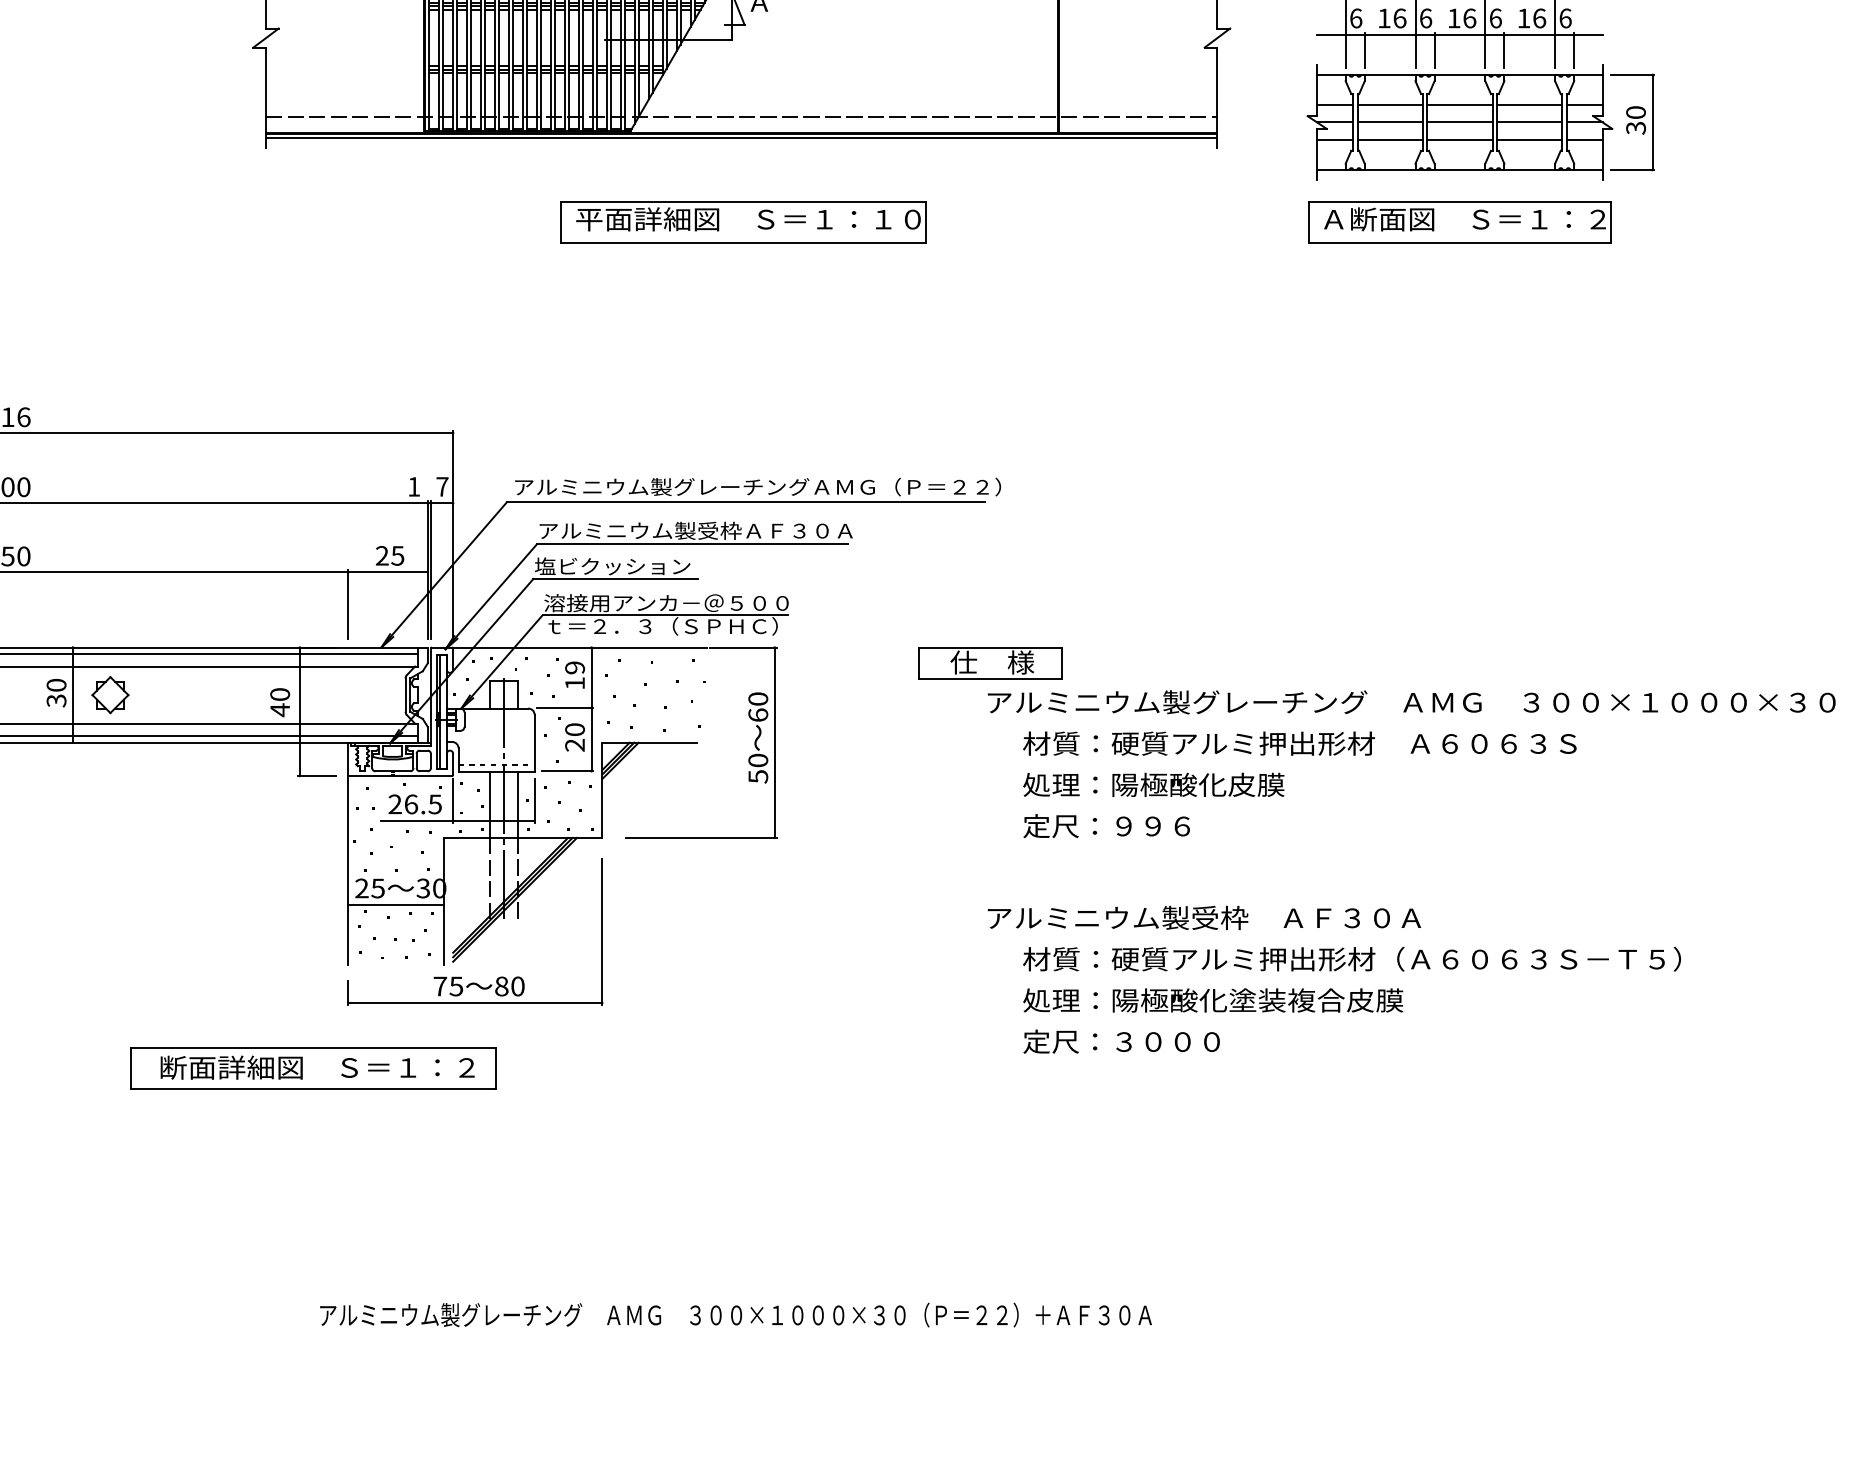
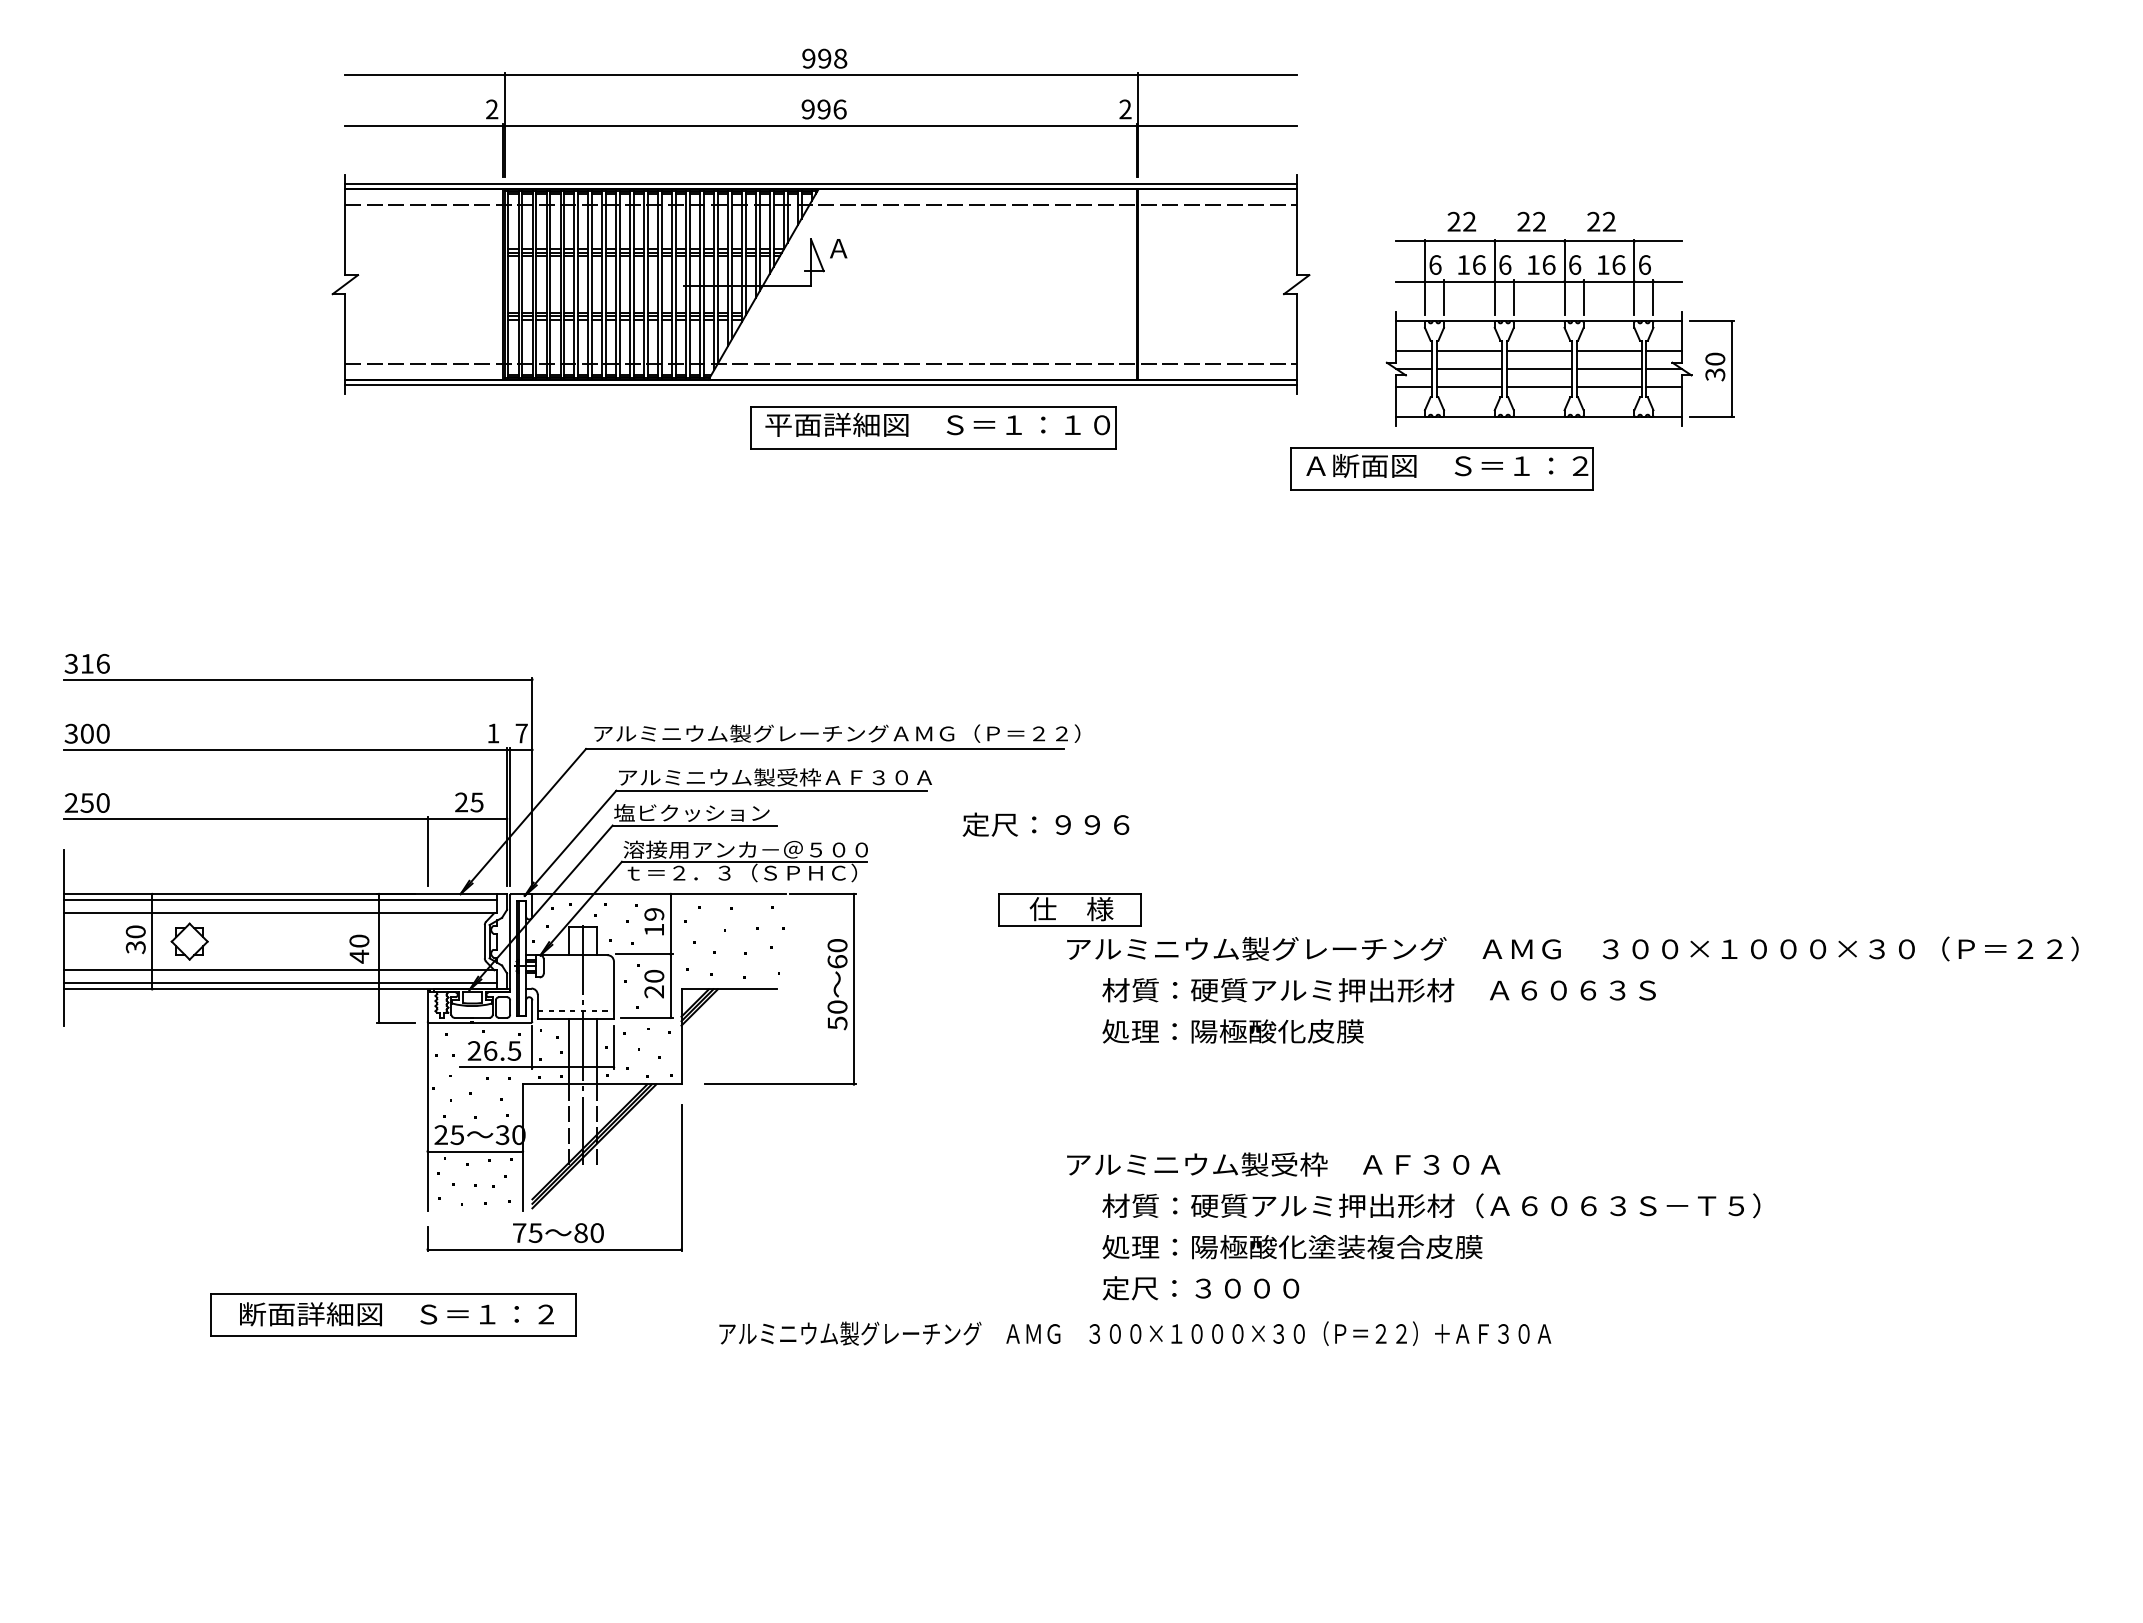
part: (744, 221) -> (933, 427), moved
part: (1459, 221) -> (1441, 468), moved
text: (1106, 825) -> (1045, 824), moved
text: (736, 1314) -> (1135, 1333), moved

